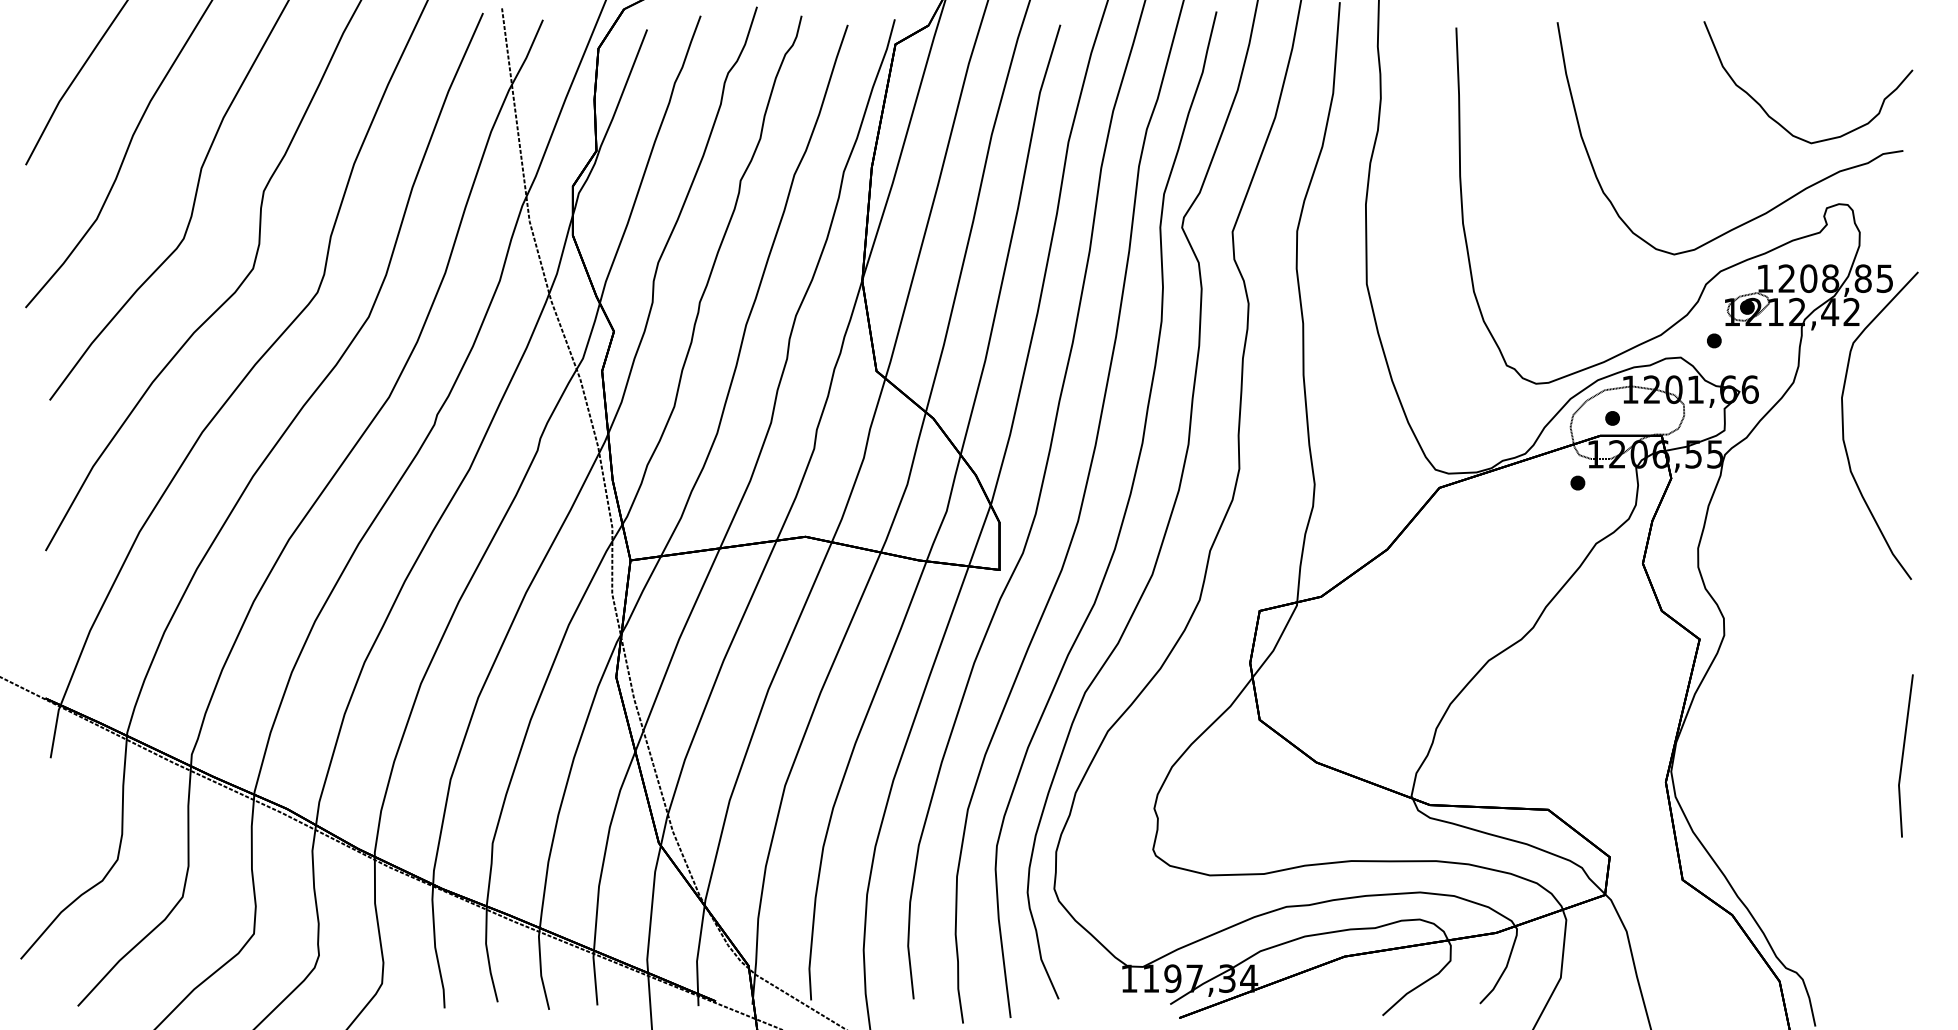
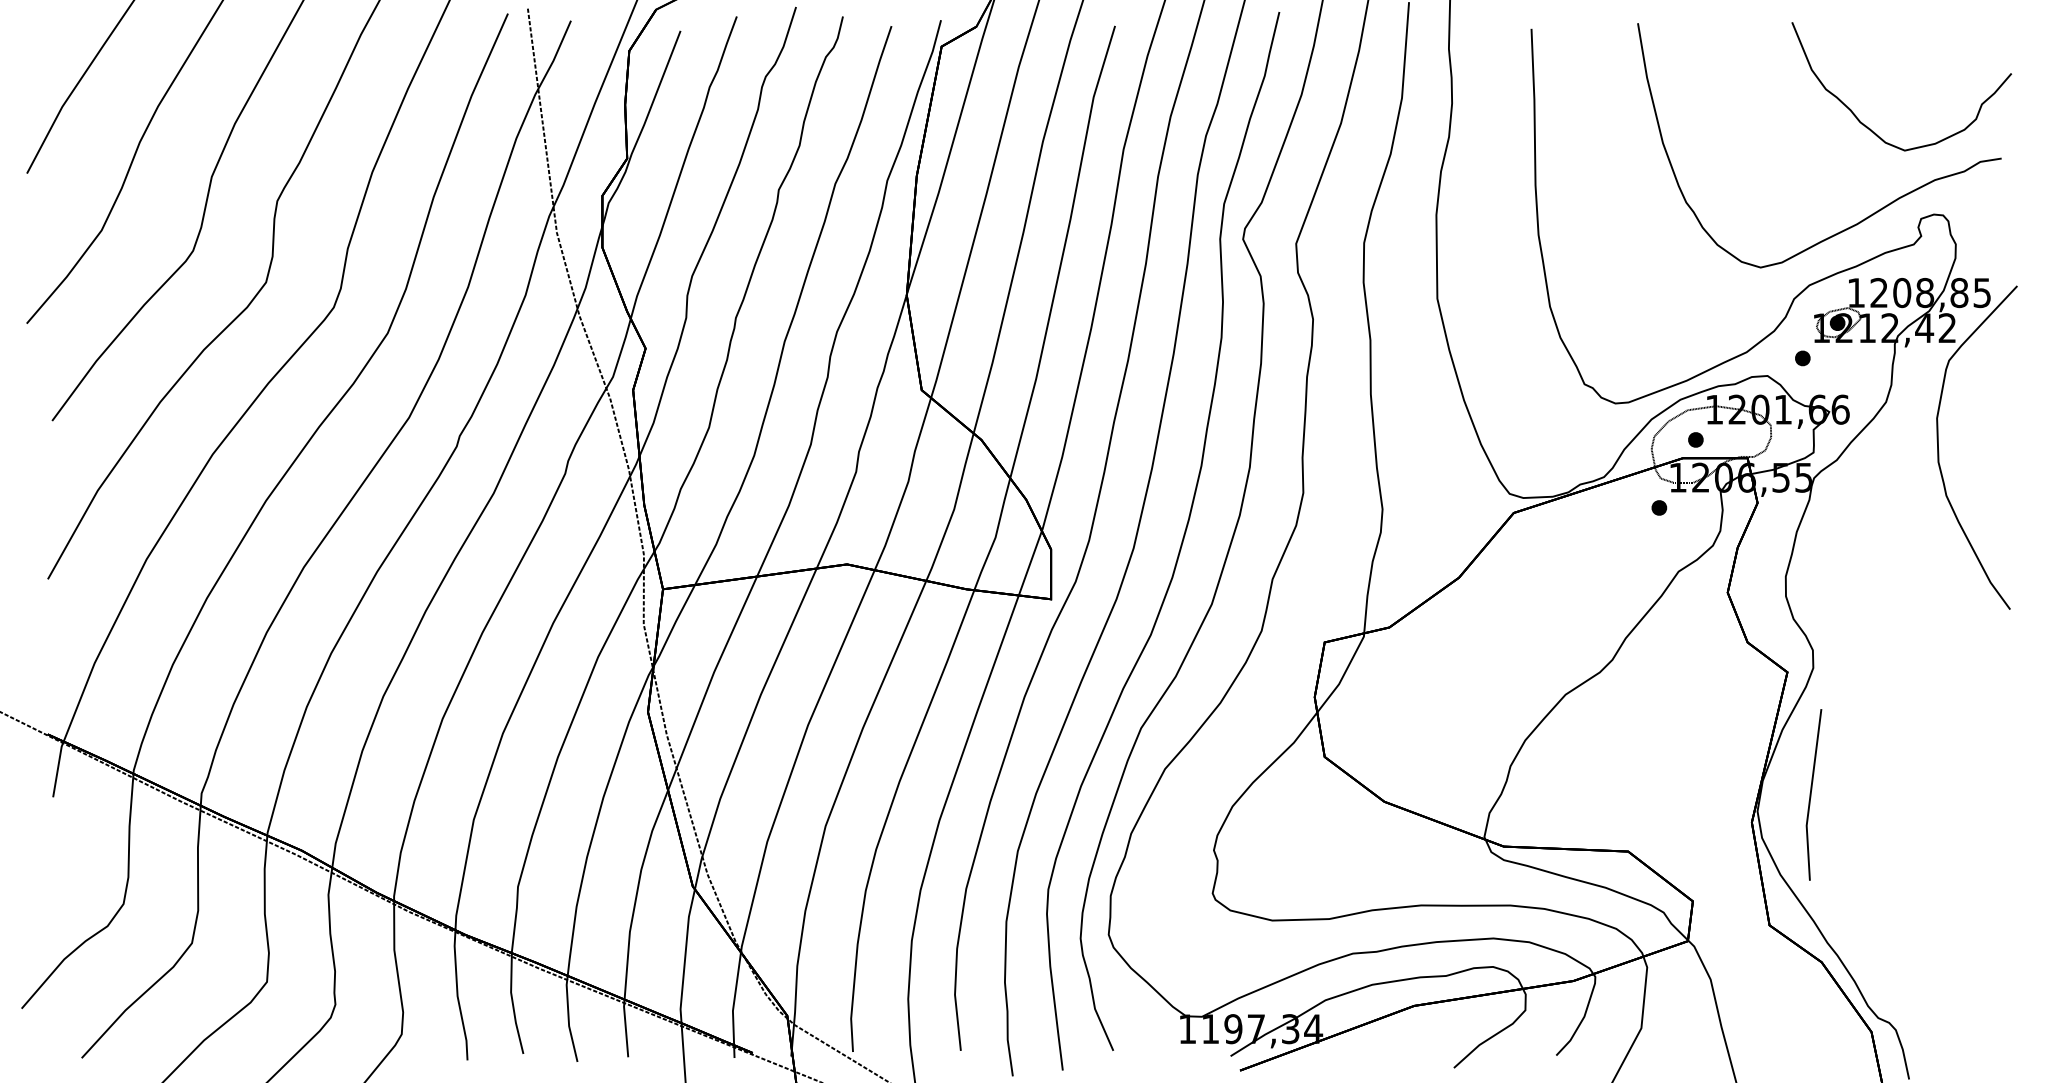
line: (1903, 755) -> (1811, 794), moved

